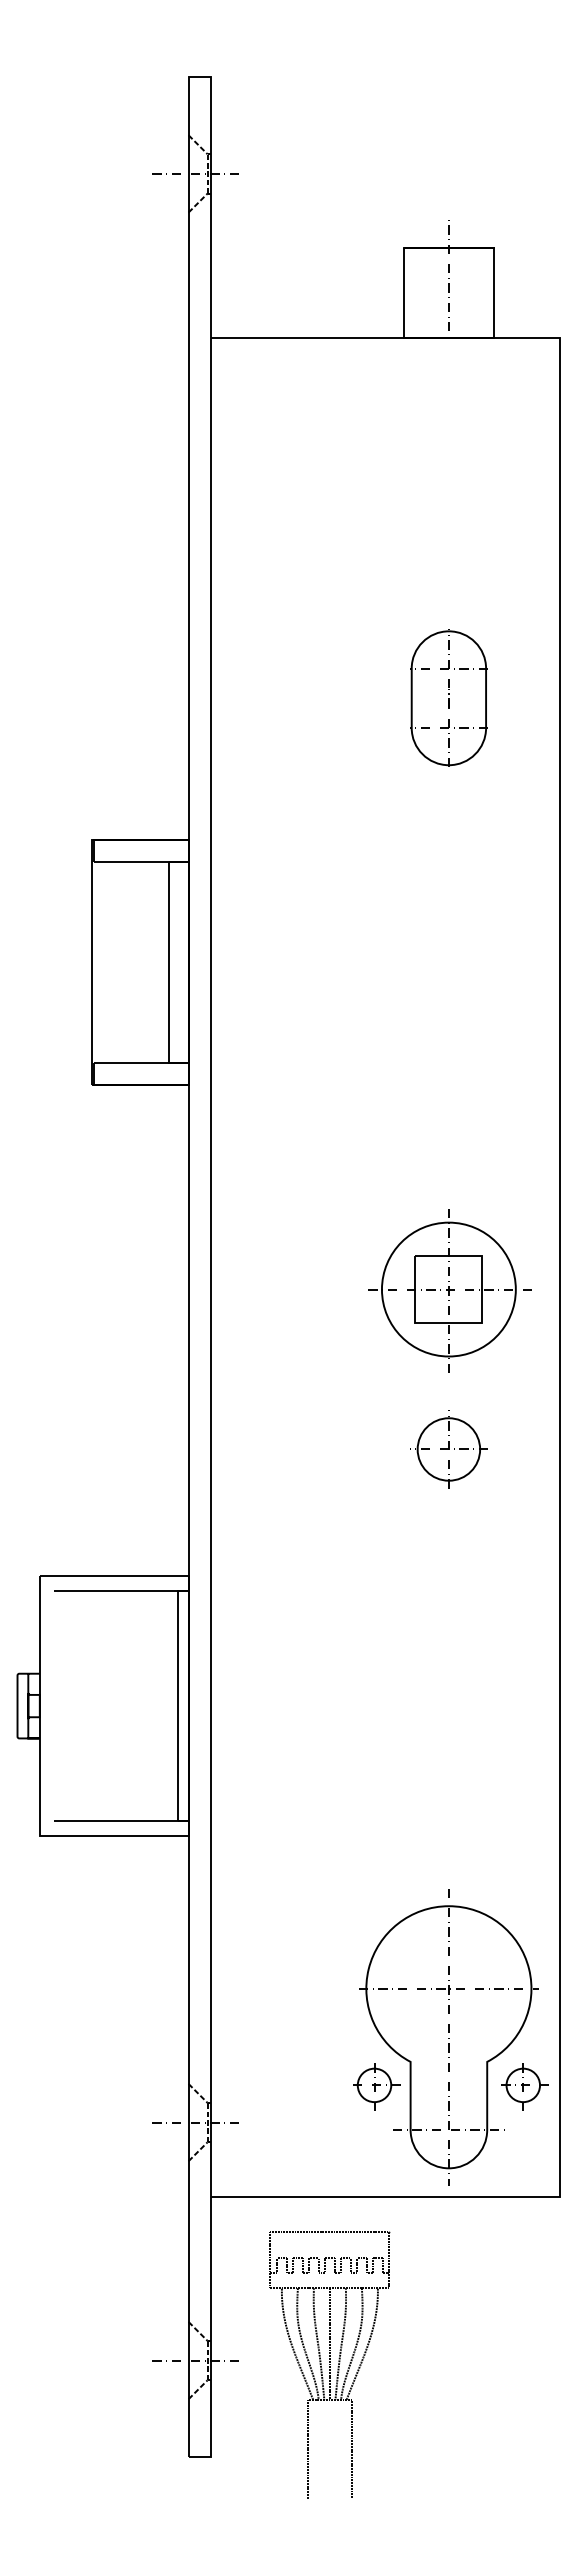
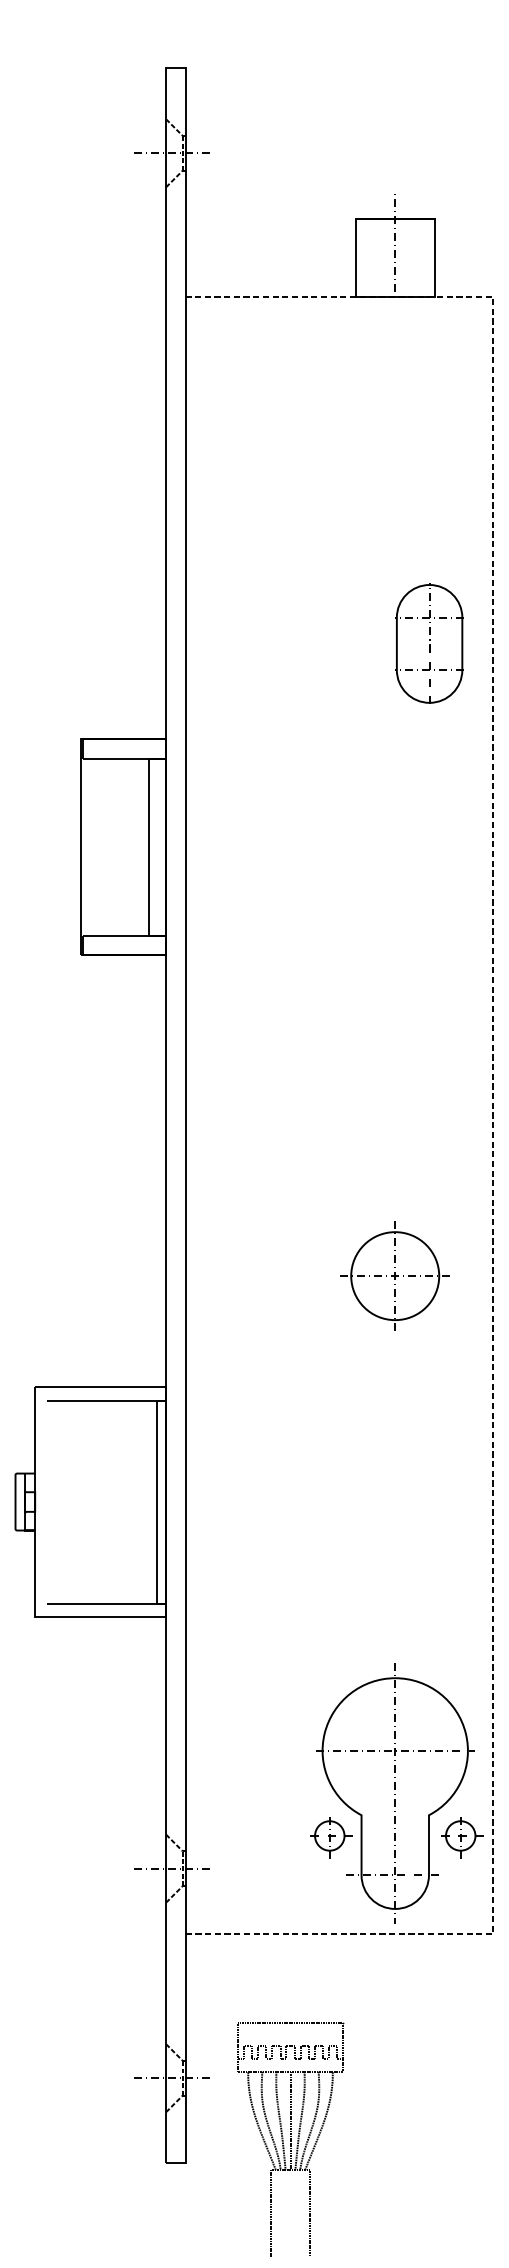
part: (448, 697) -> (429, 643), moved
line: (560, 1267) -> (493, 1115), solid -> dashed
part: (449, 1290) -> (395, 1136), removed
part: (448, 1449) -> (394, 1276), size x1.6
part: (329, 2364) -> (290, 2138), moved

